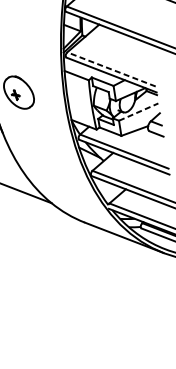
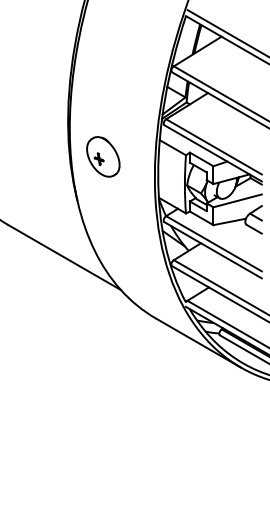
line: (111, 69) -> (213, 146), dashed -> solid
line: (139, 111) -> (238, 200), dashed -> solid

